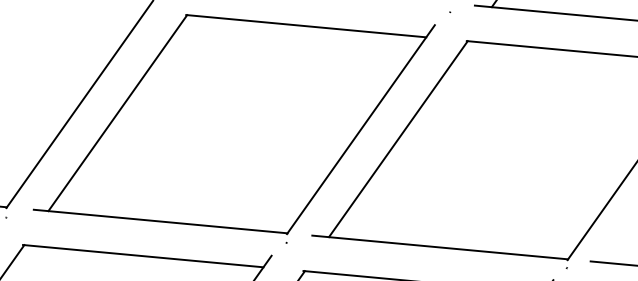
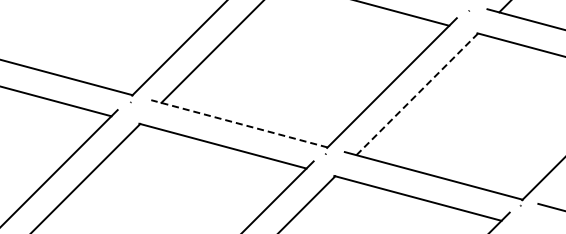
line: (398, 137) -> (417, 93), solid -> dashed
line: (159, 221) -> (238, 123), solid -> dashed

